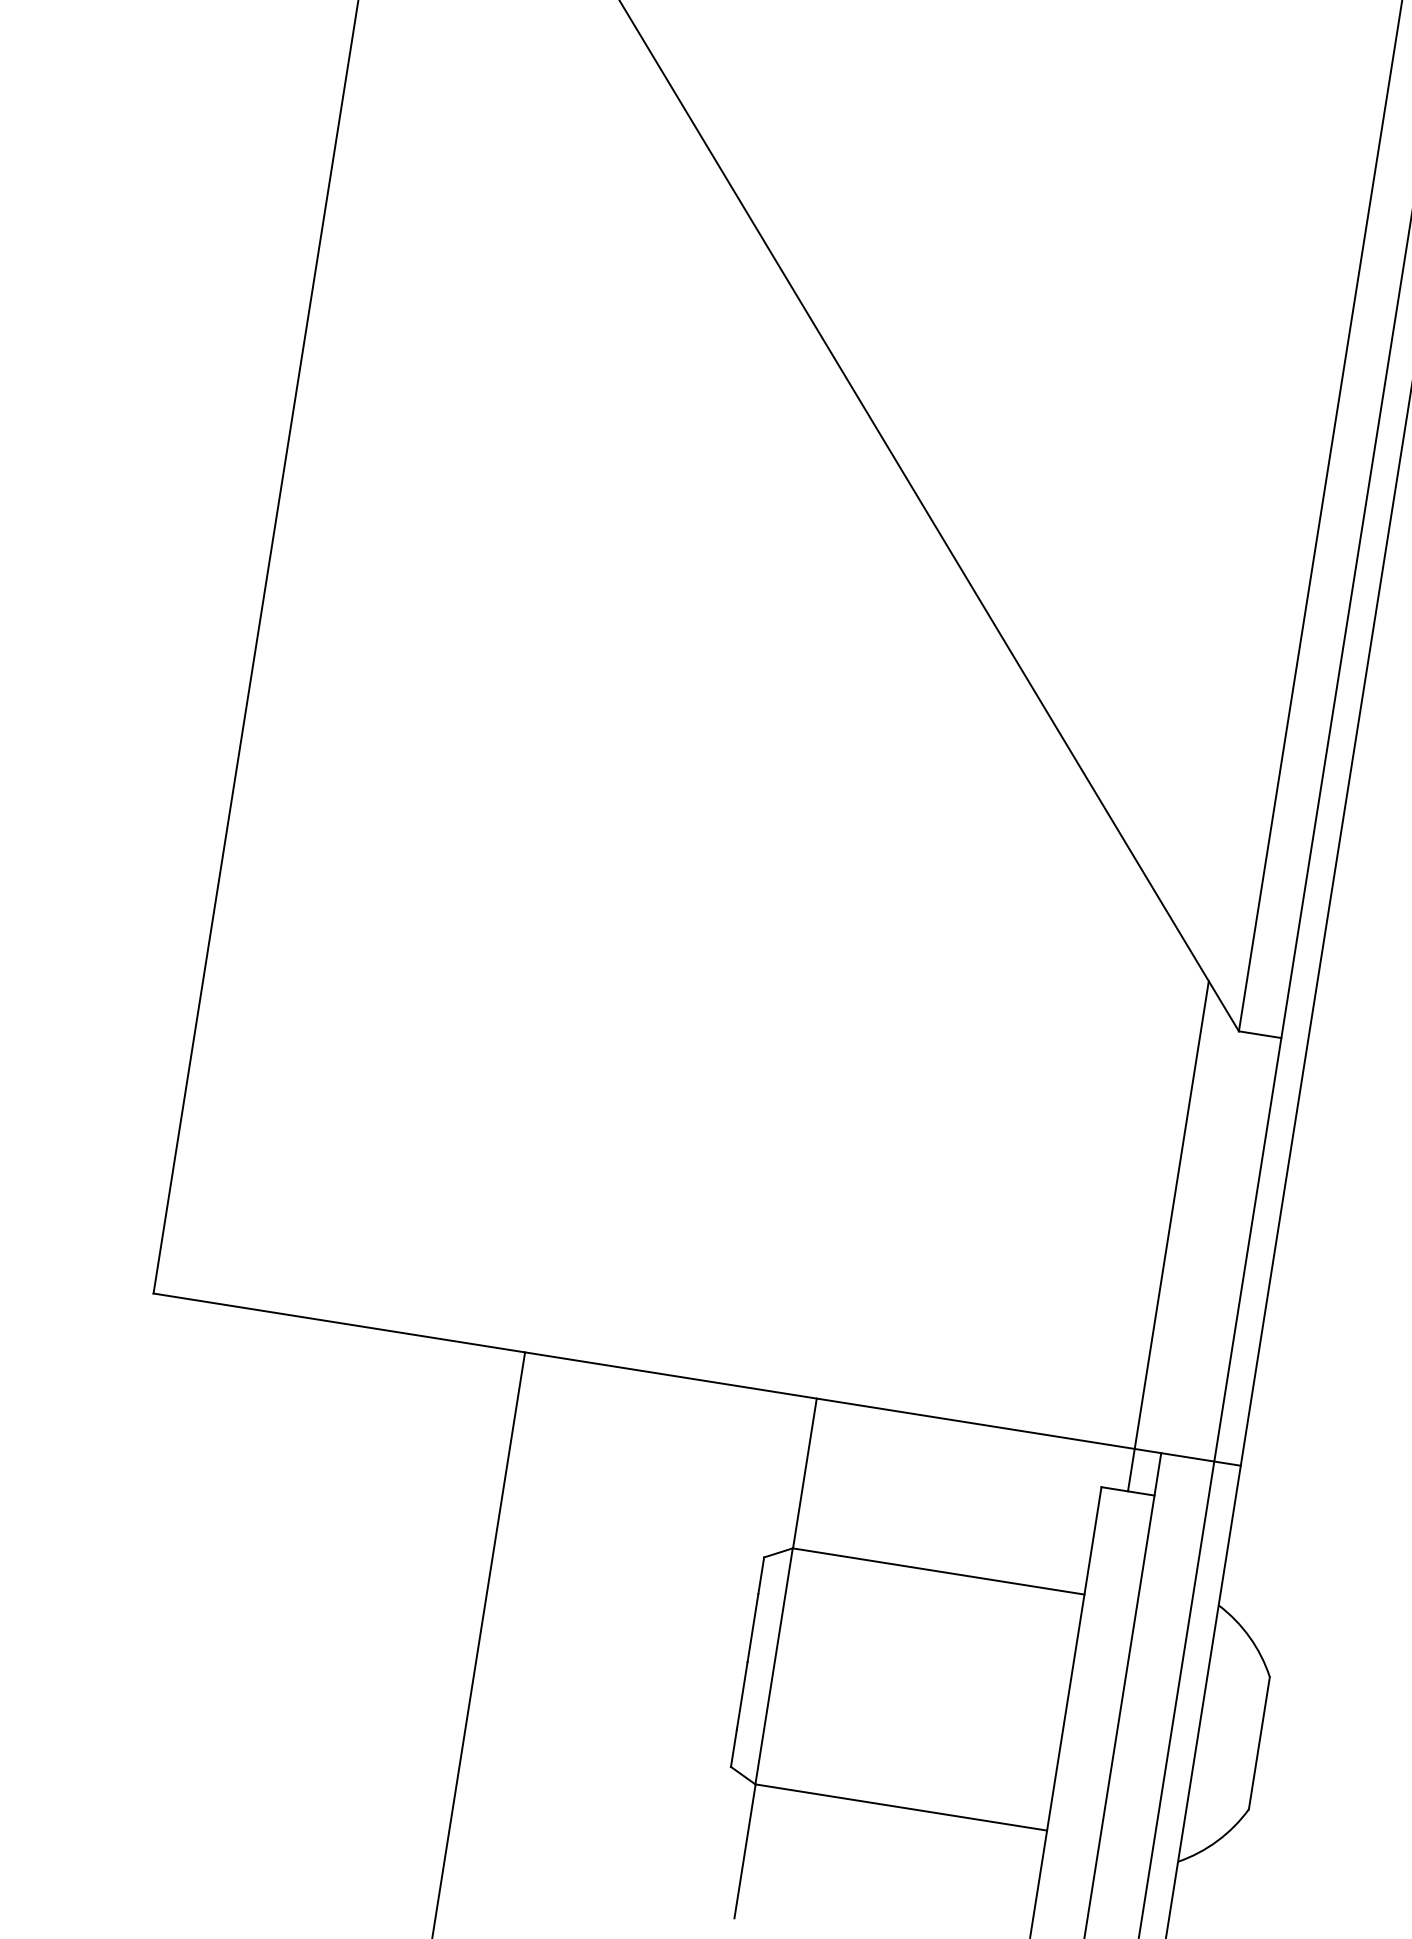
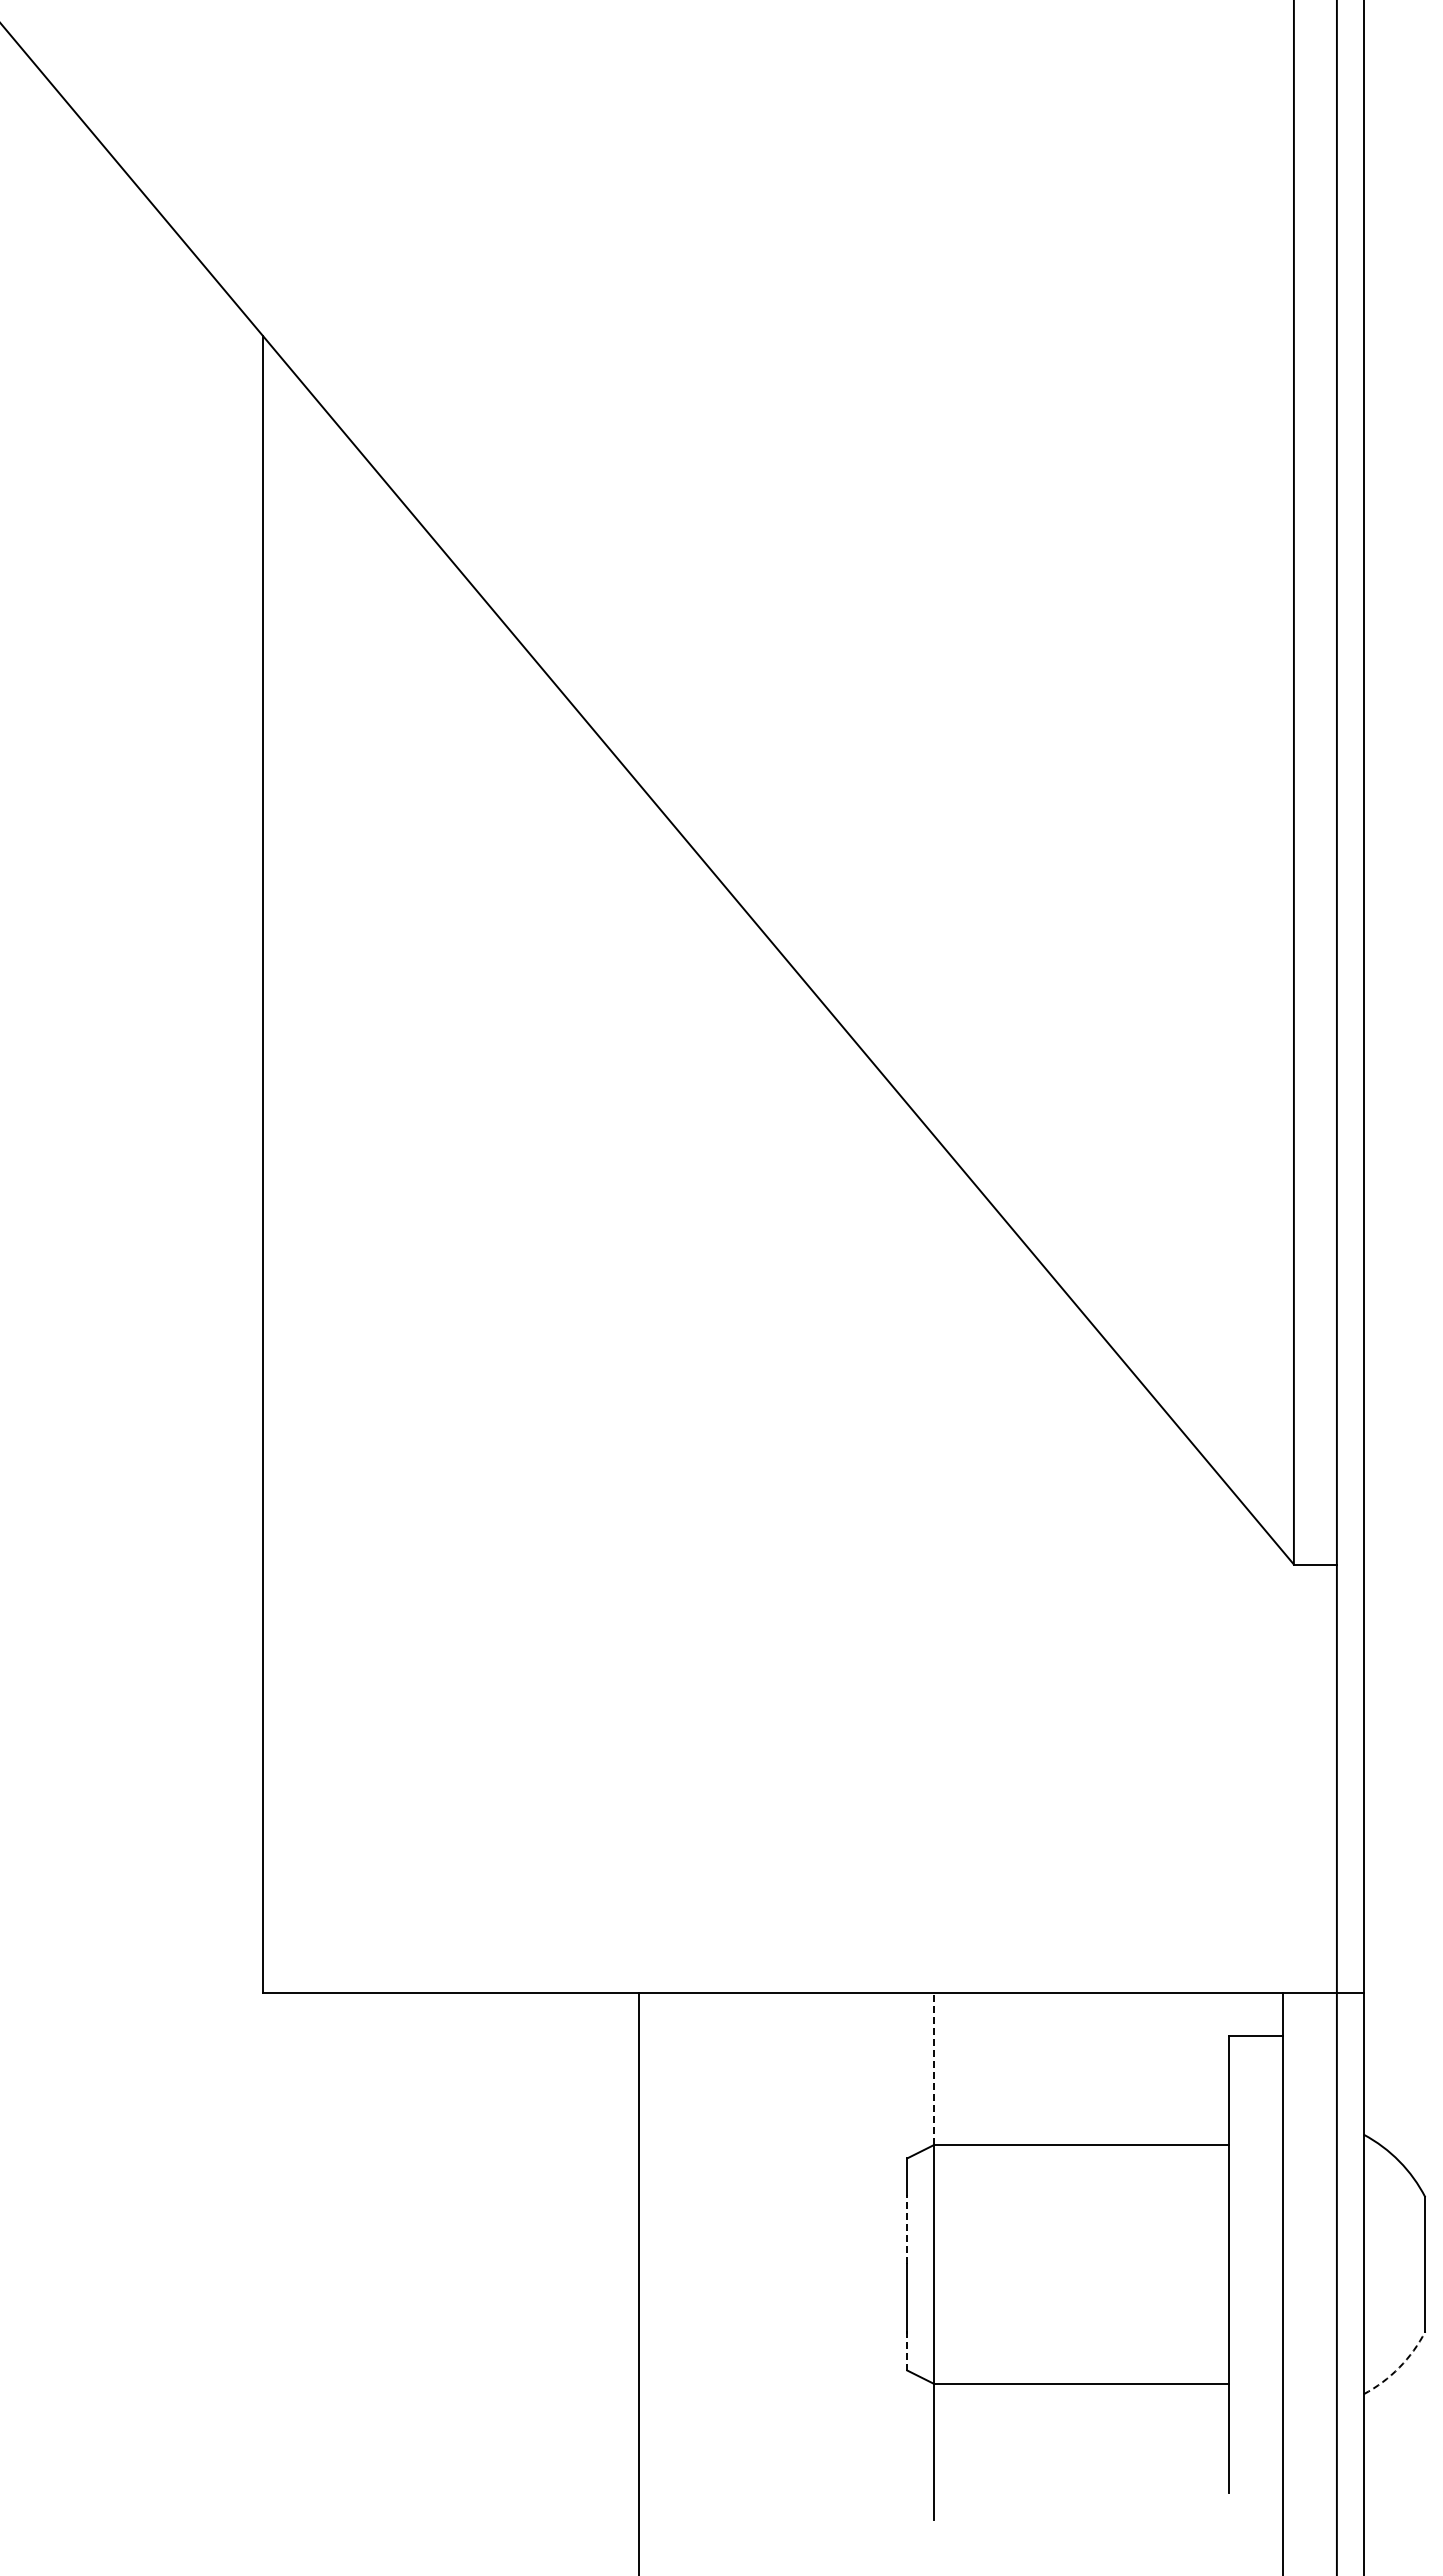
line: (1168, 1235) -> (1256, 1777), removed
line: (804, 1473) -> (934, 2069), solid -> dashed
line: (753, 1627) -> (907, 2229), solid -> dashed
line: (734, 1748) -> (907, 2351), solid -> dashed
arc: (1217, 1840) -> (1399, 2367), solid -> dashed

